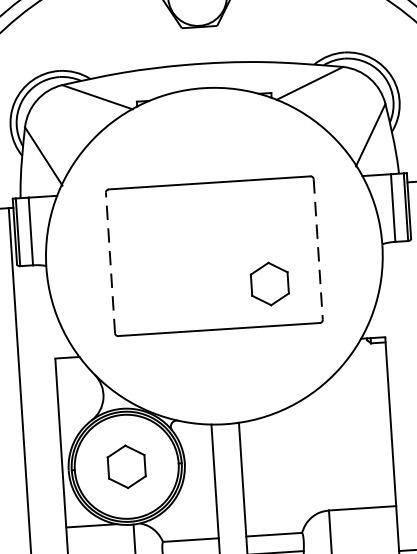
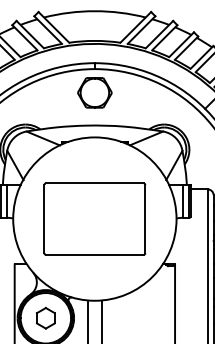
line: (318, 250) -> (145, 219), dashed -> solid
line: (110, 261) -> (44, 218), dashed -> solid
part: (268, 282) -> (120, 233), removed

